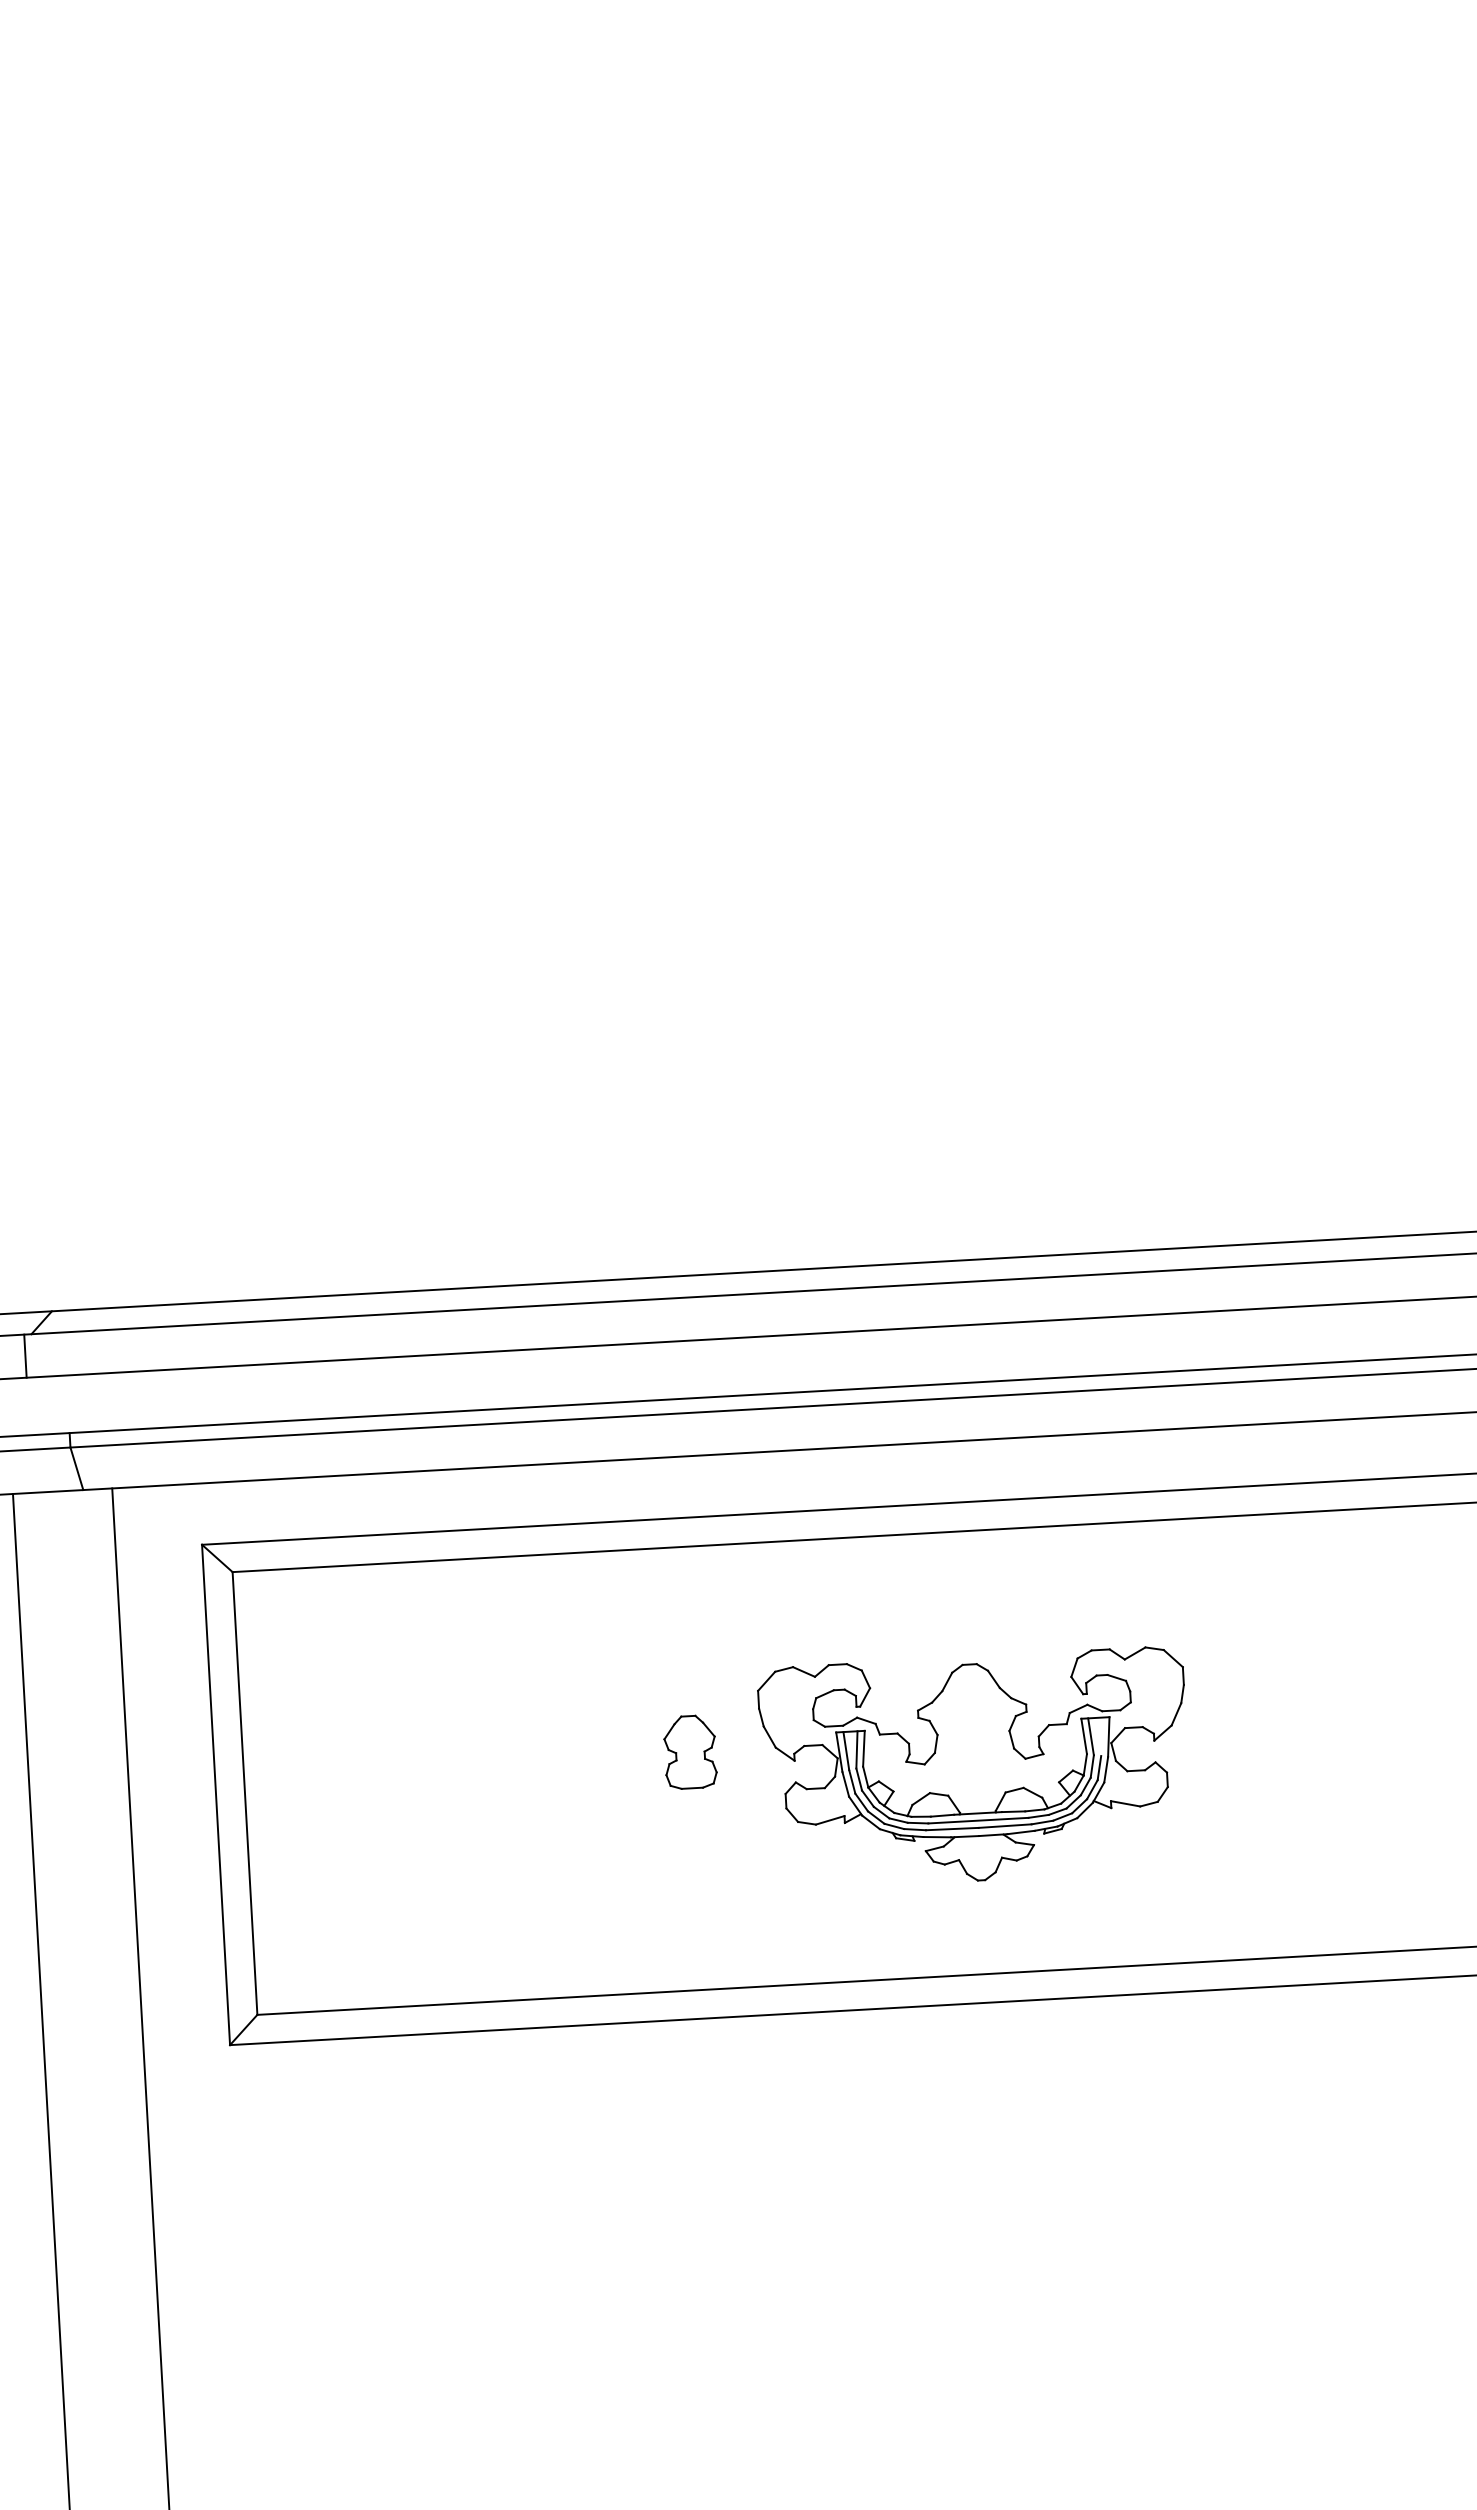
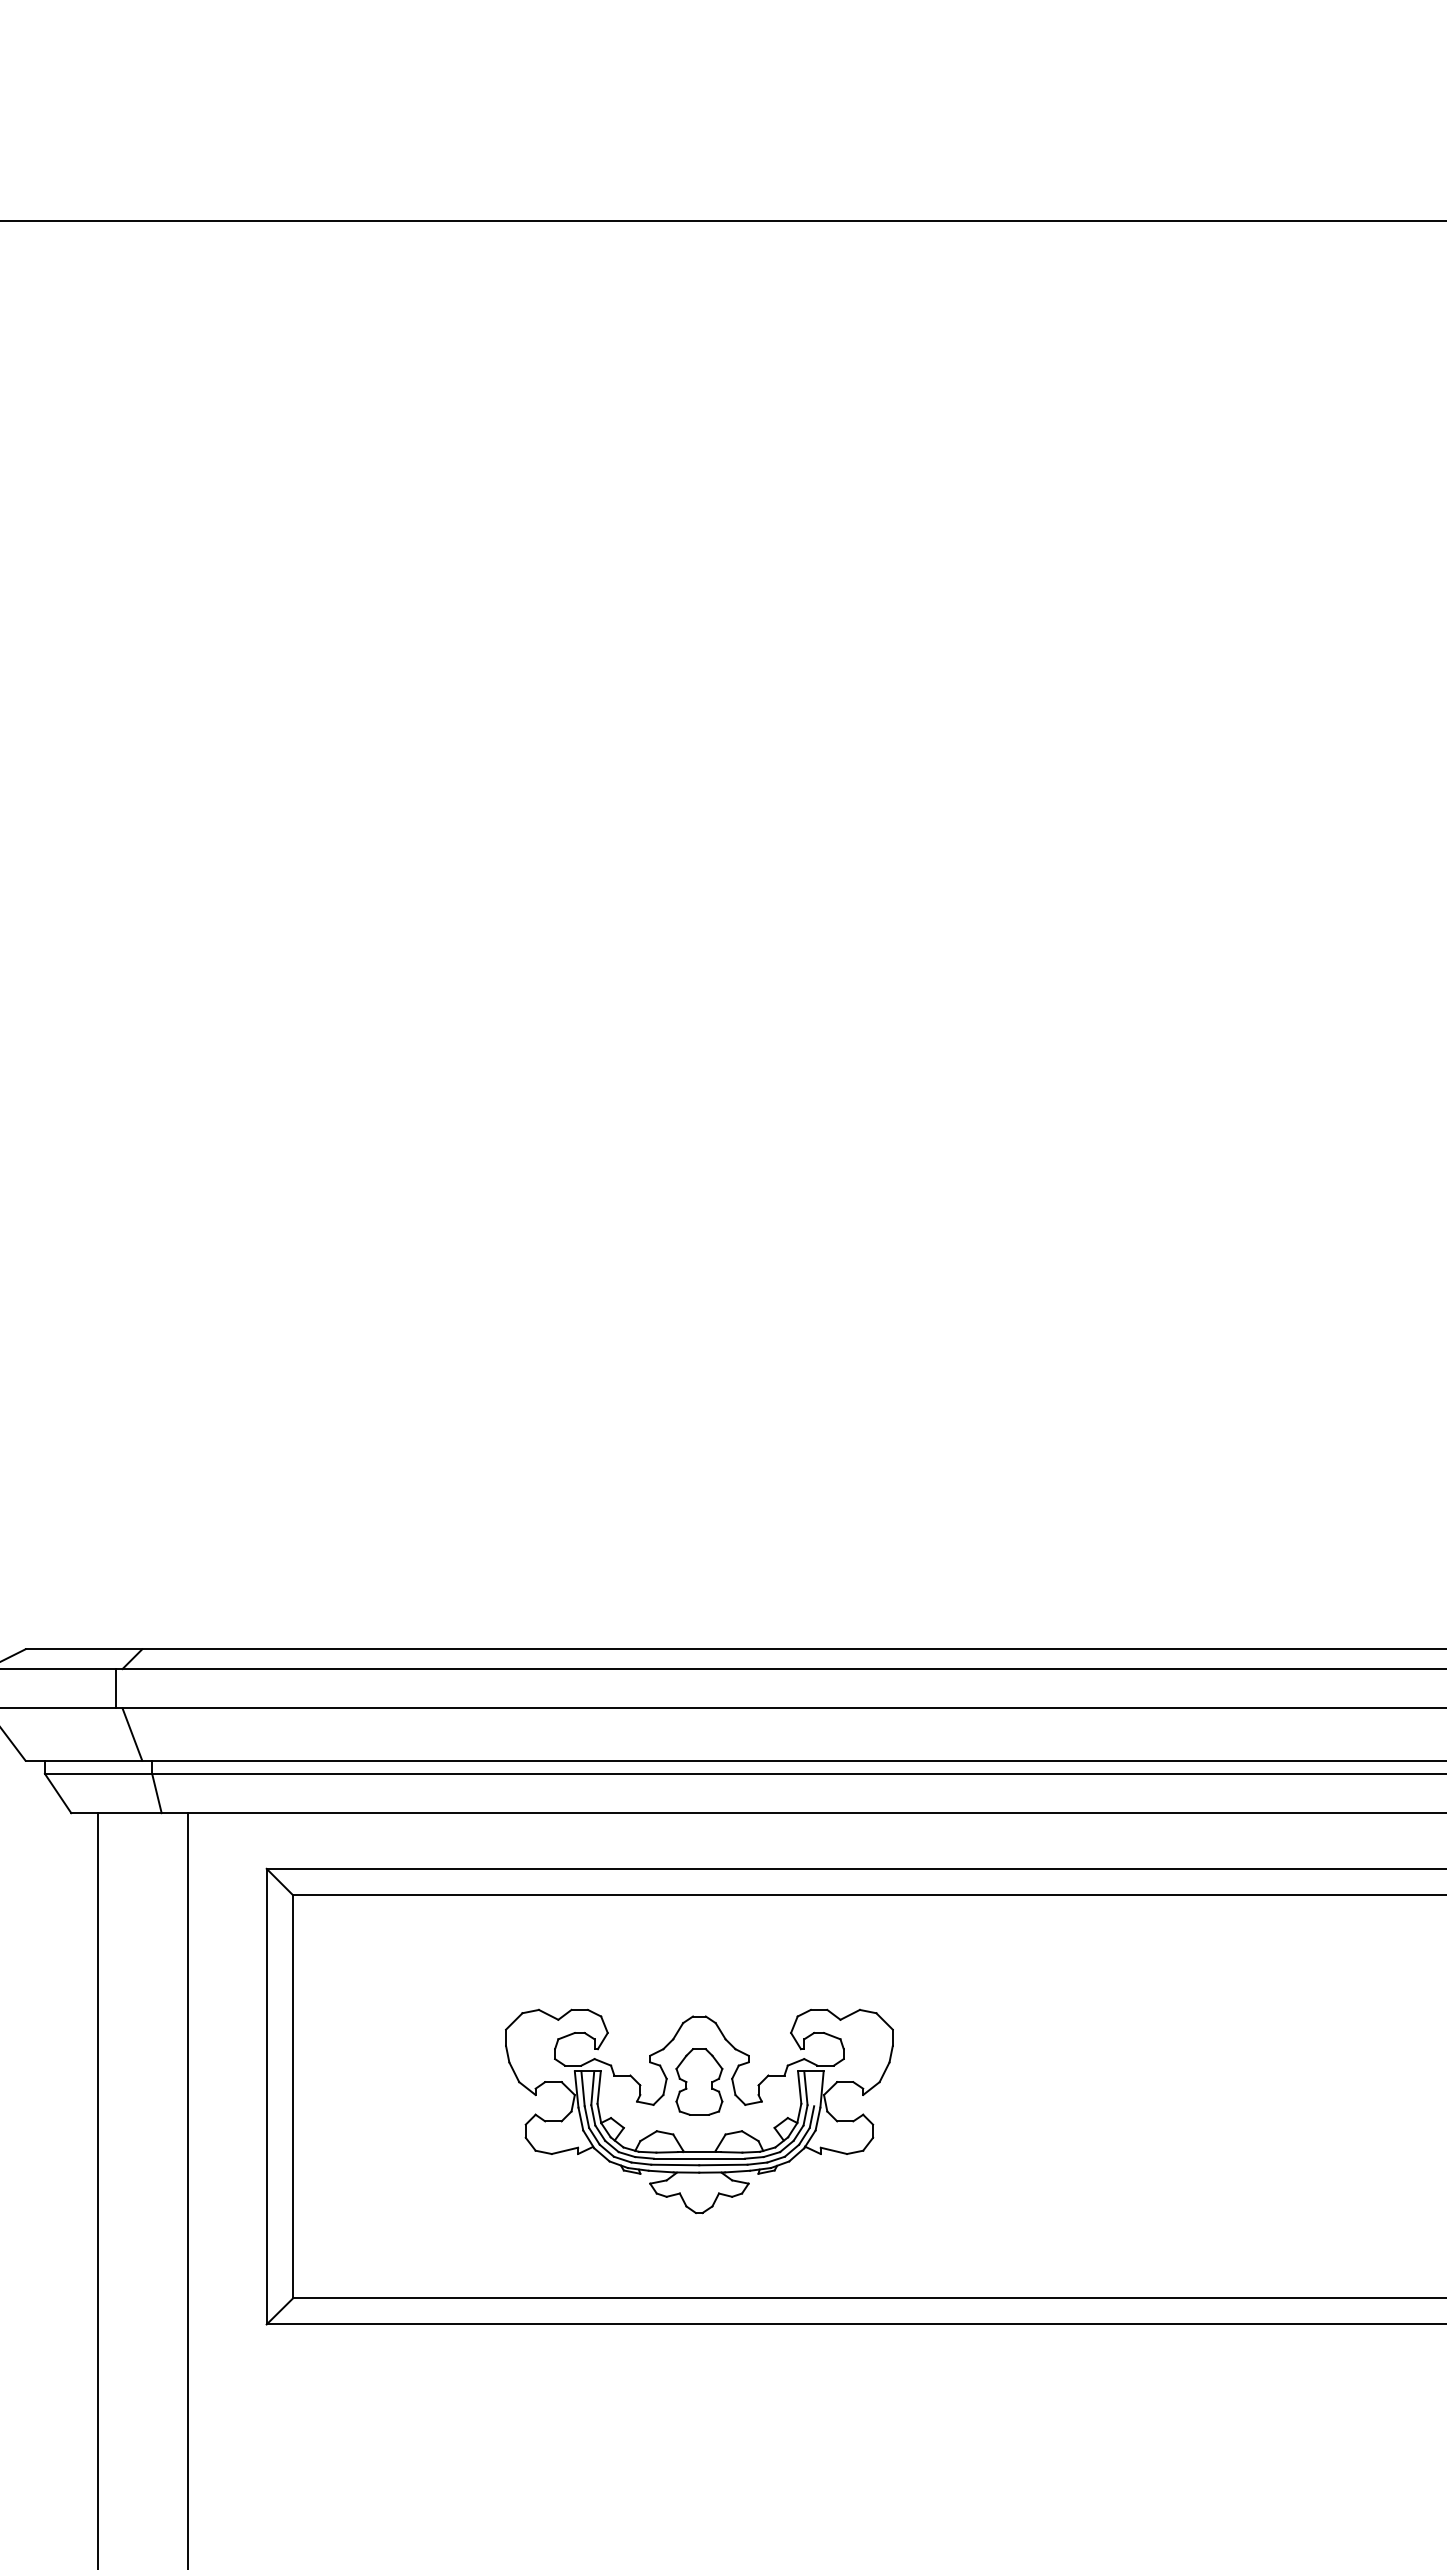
line: (46, 1405) -> (132, 1734), added
part: (975, 1768) -> (699, 2111), moved

